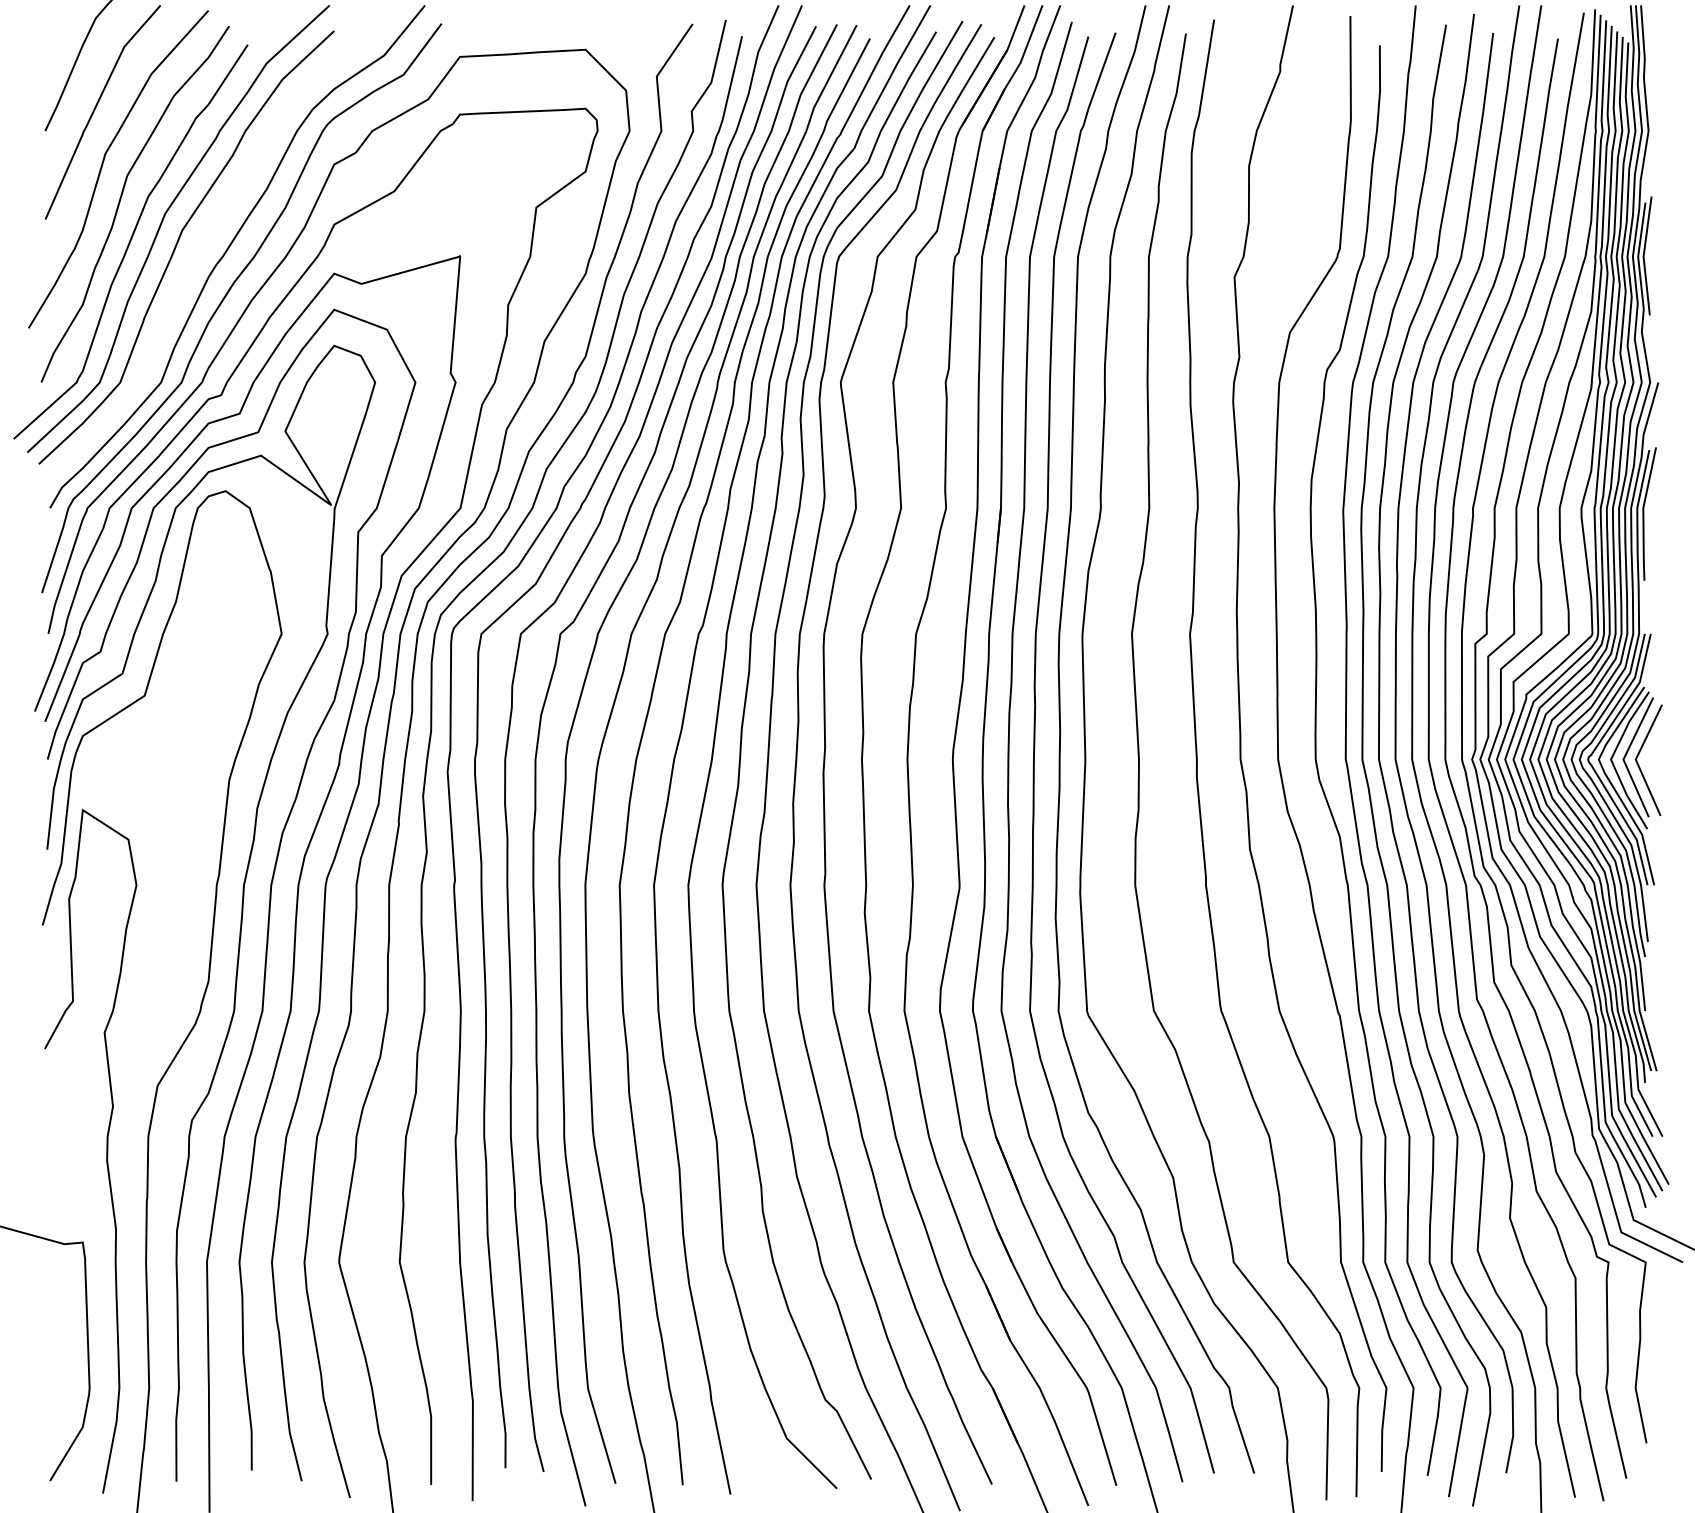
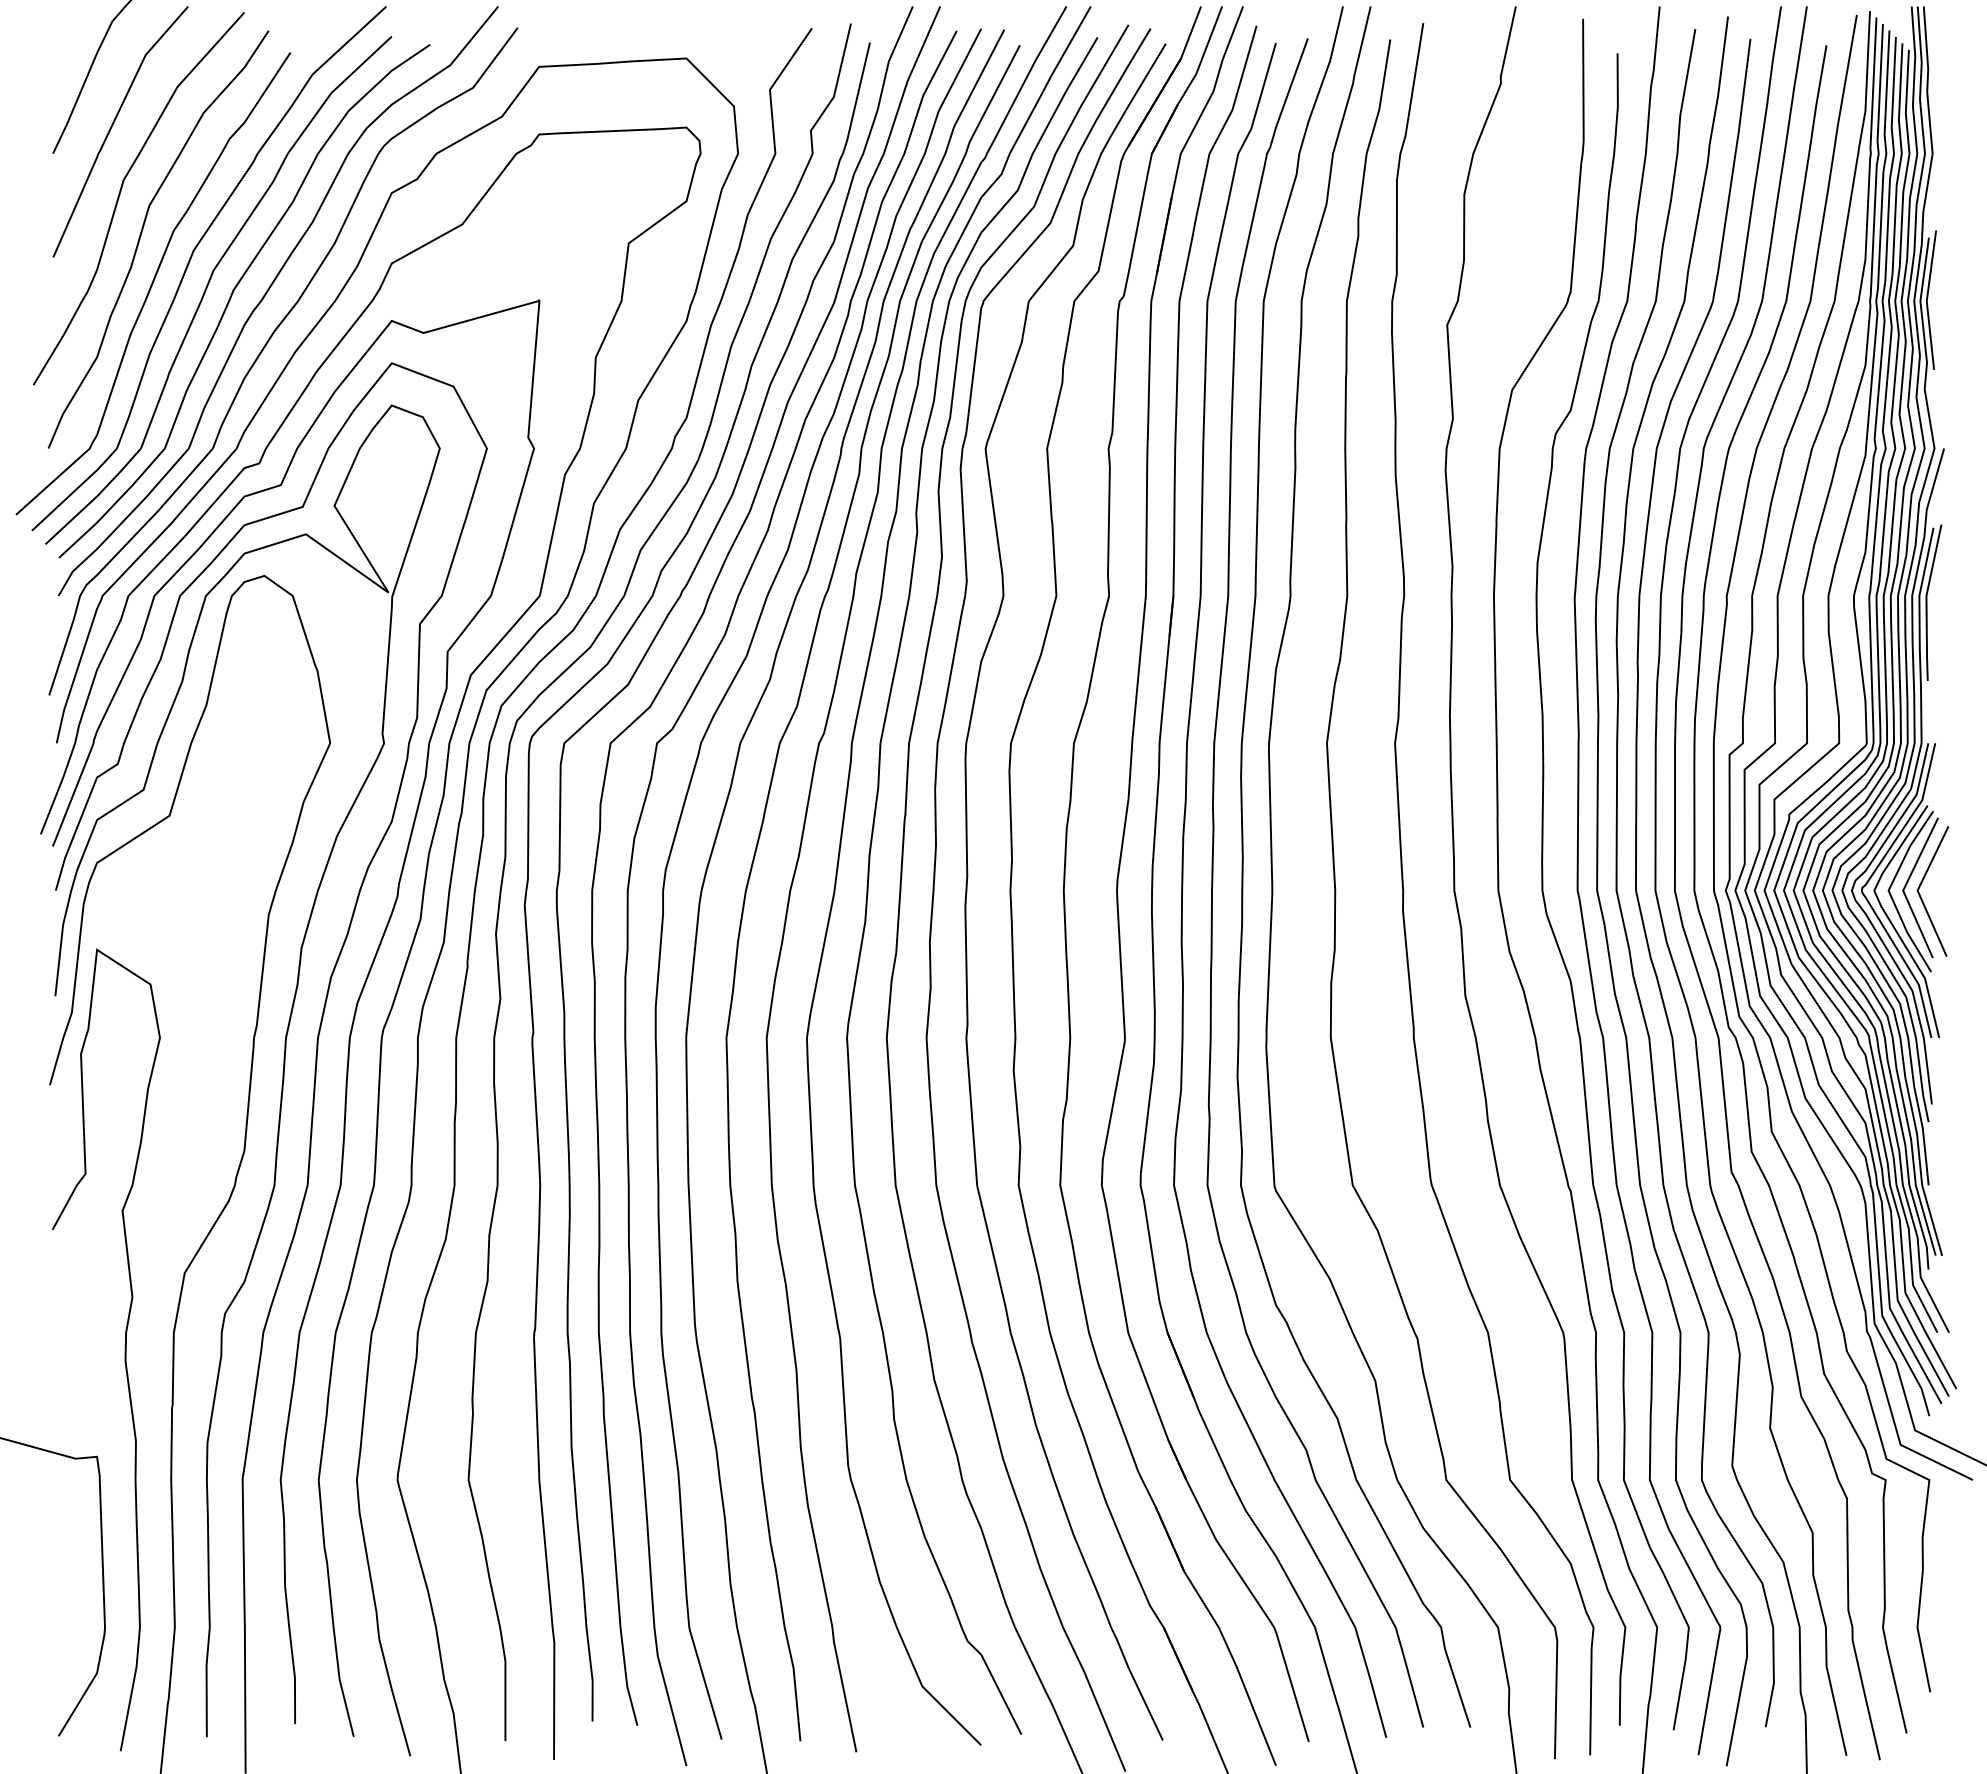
curve: (197, 254) -> (231, 298), added

